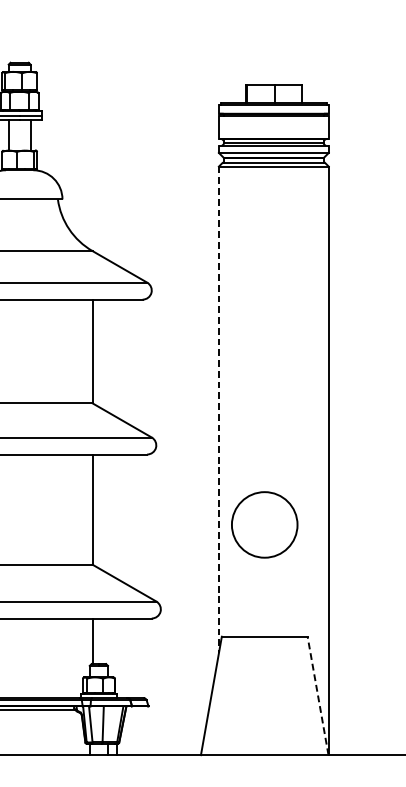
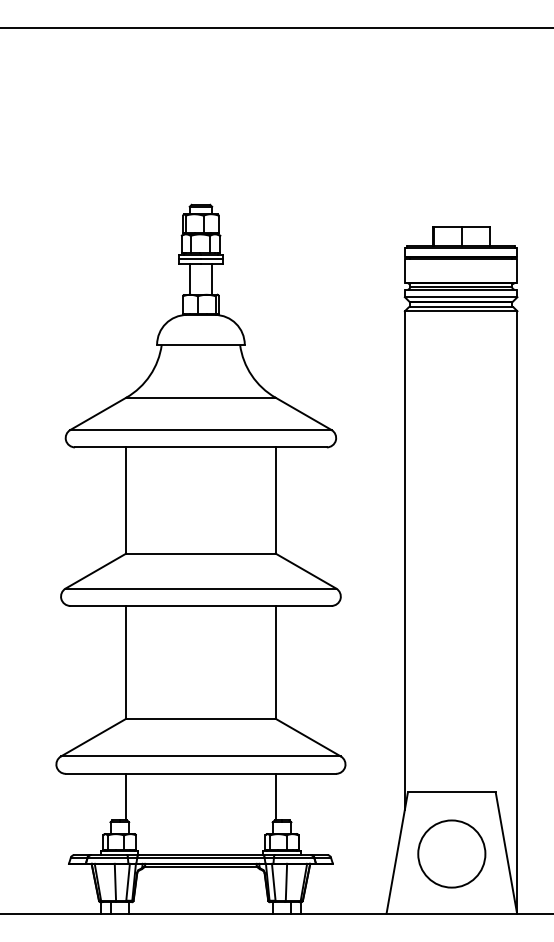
line: (218, 410) -> (404, 560), dashed -> solid
circle: (264, 524) -> (451, 853), moved
line: (318, 696) -> (506, 853), dashed -> solid

